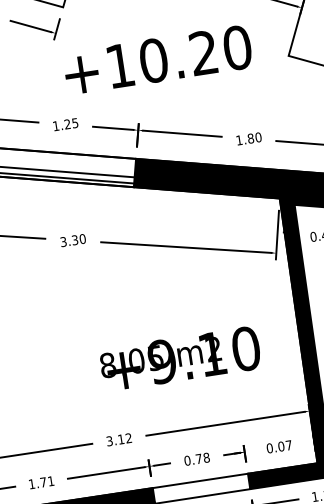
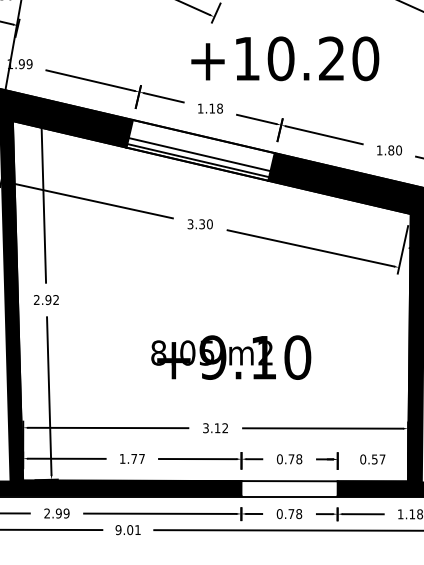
text: (158, 59) -> (285, 58), moved
text: (70, 123) -> (215, 108), 1.25 -> 1.18
text: (180, 358) -> (231, 357), moved
text: (281, 446) -> (374, 459), 0.07 -> 0.57
text: (50, 480) -> (141, 458), 1.71 -> 1.77

